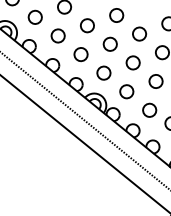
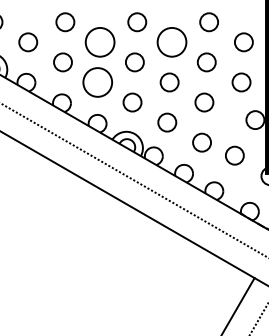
circle: (87, 25) -> (100, 42), size x1.6
circle: (139, 34) -> (172, 42), size x1.6
circle: (80, 54) -> (97, 82), size x1.6

